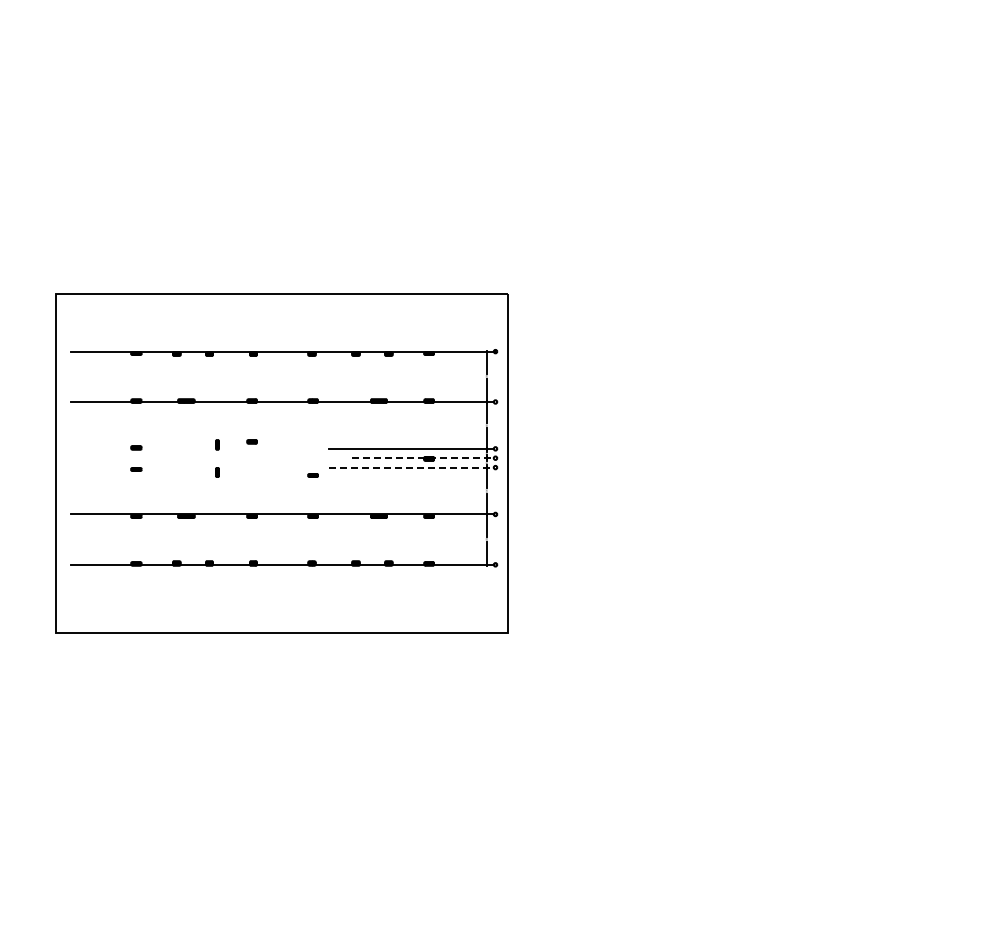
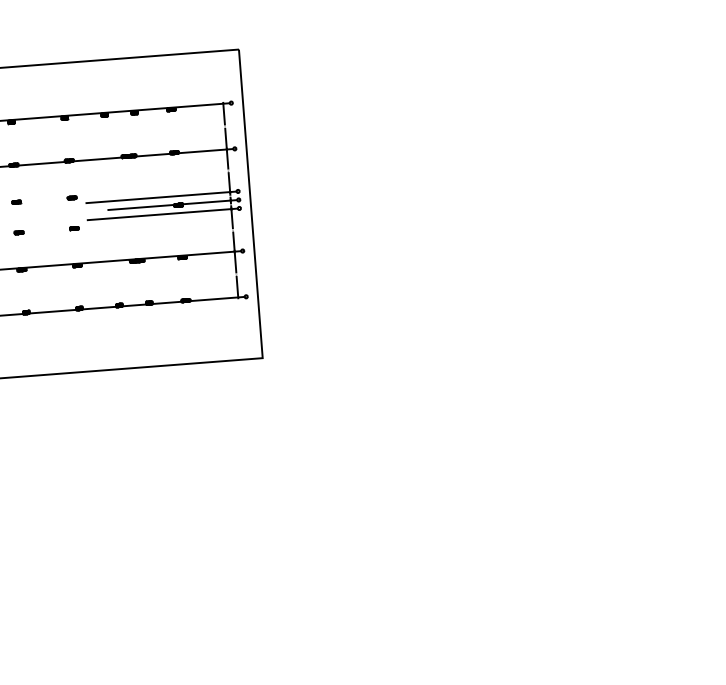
part: (312, 441) -> (71, 197), size x0.62
line: (422, 458) -> (172, 205), dashed -> solid
line: (411, 467) -> (163, 214), dashed -> solid
part: (251, 475) -> (18, 232), size x0.62

